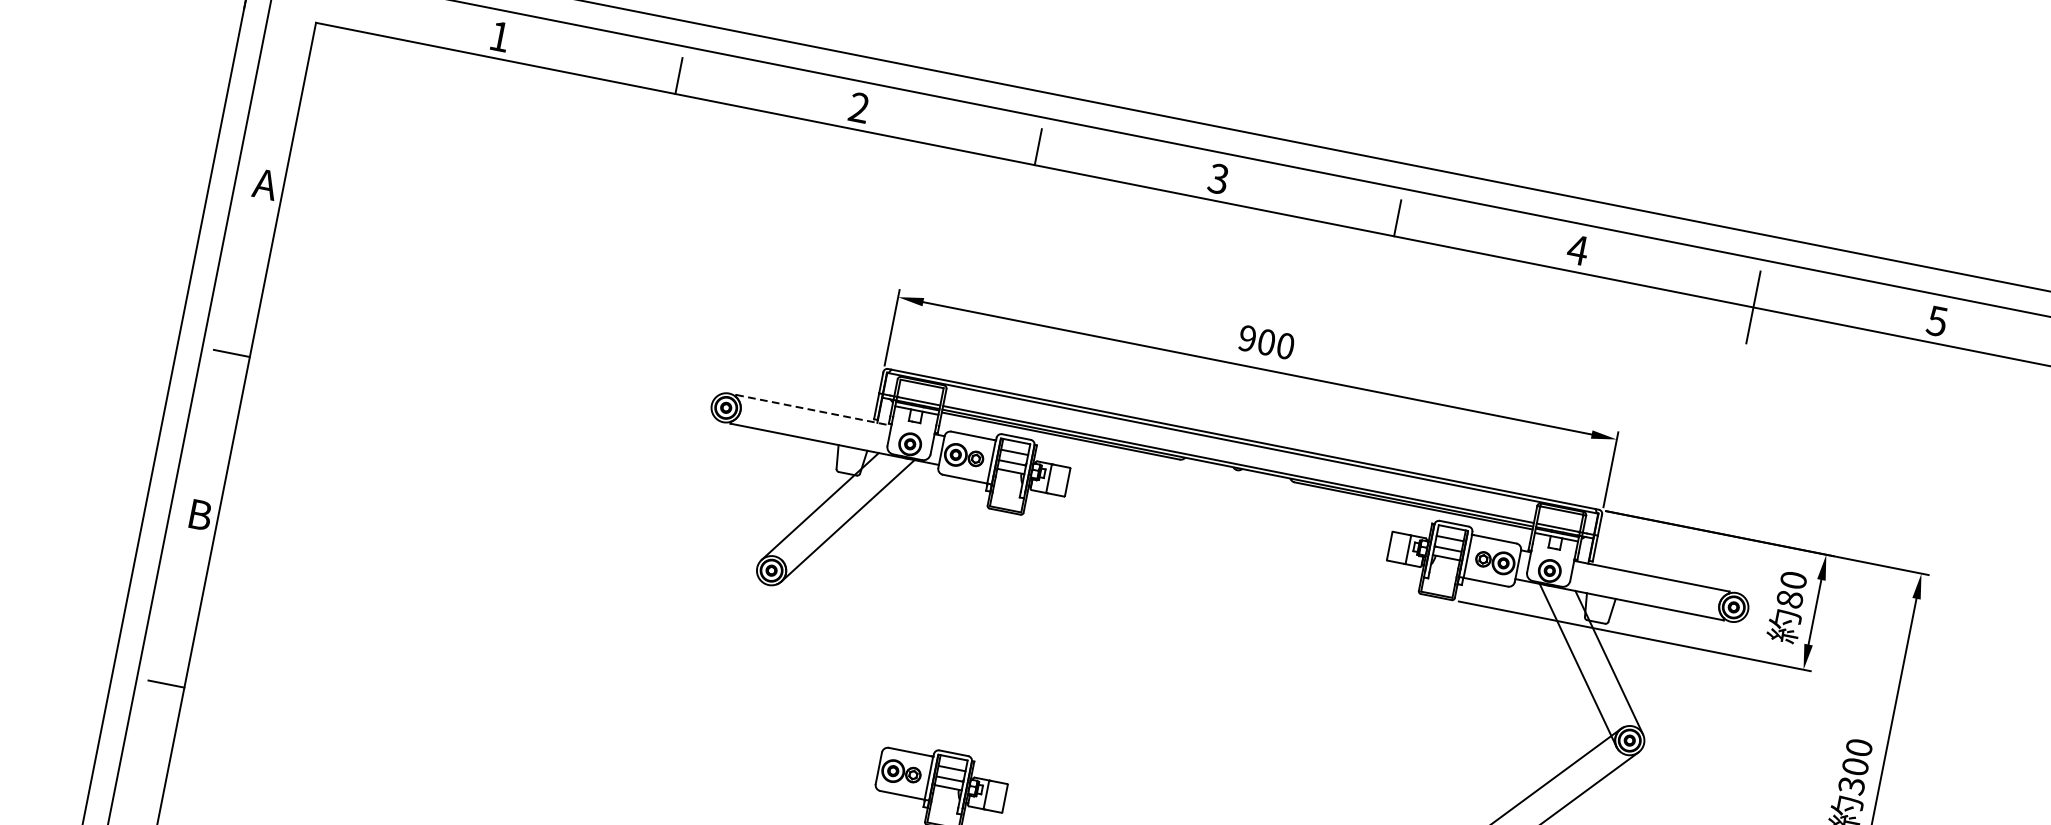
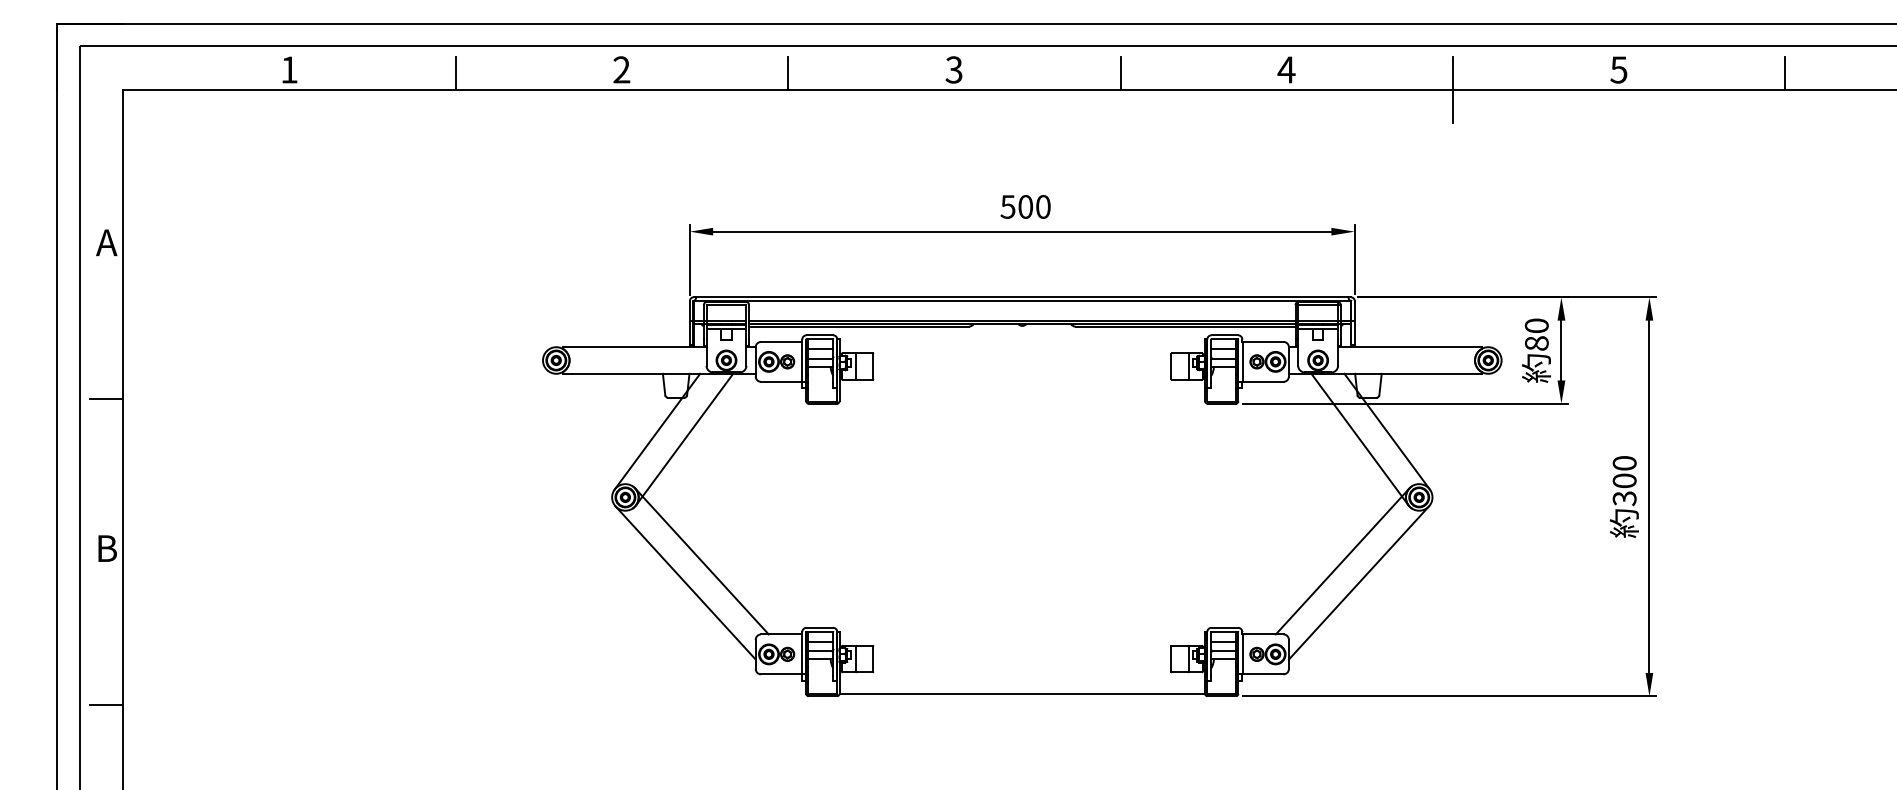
text: (1246, 337) -> (1007, 206), 900 -> 500
line: (813, 410) -> (634, 347), dashed -> solid
line: (840, 656) -> (701, 561), added
line: (818, 675) -> (685, 582), added

